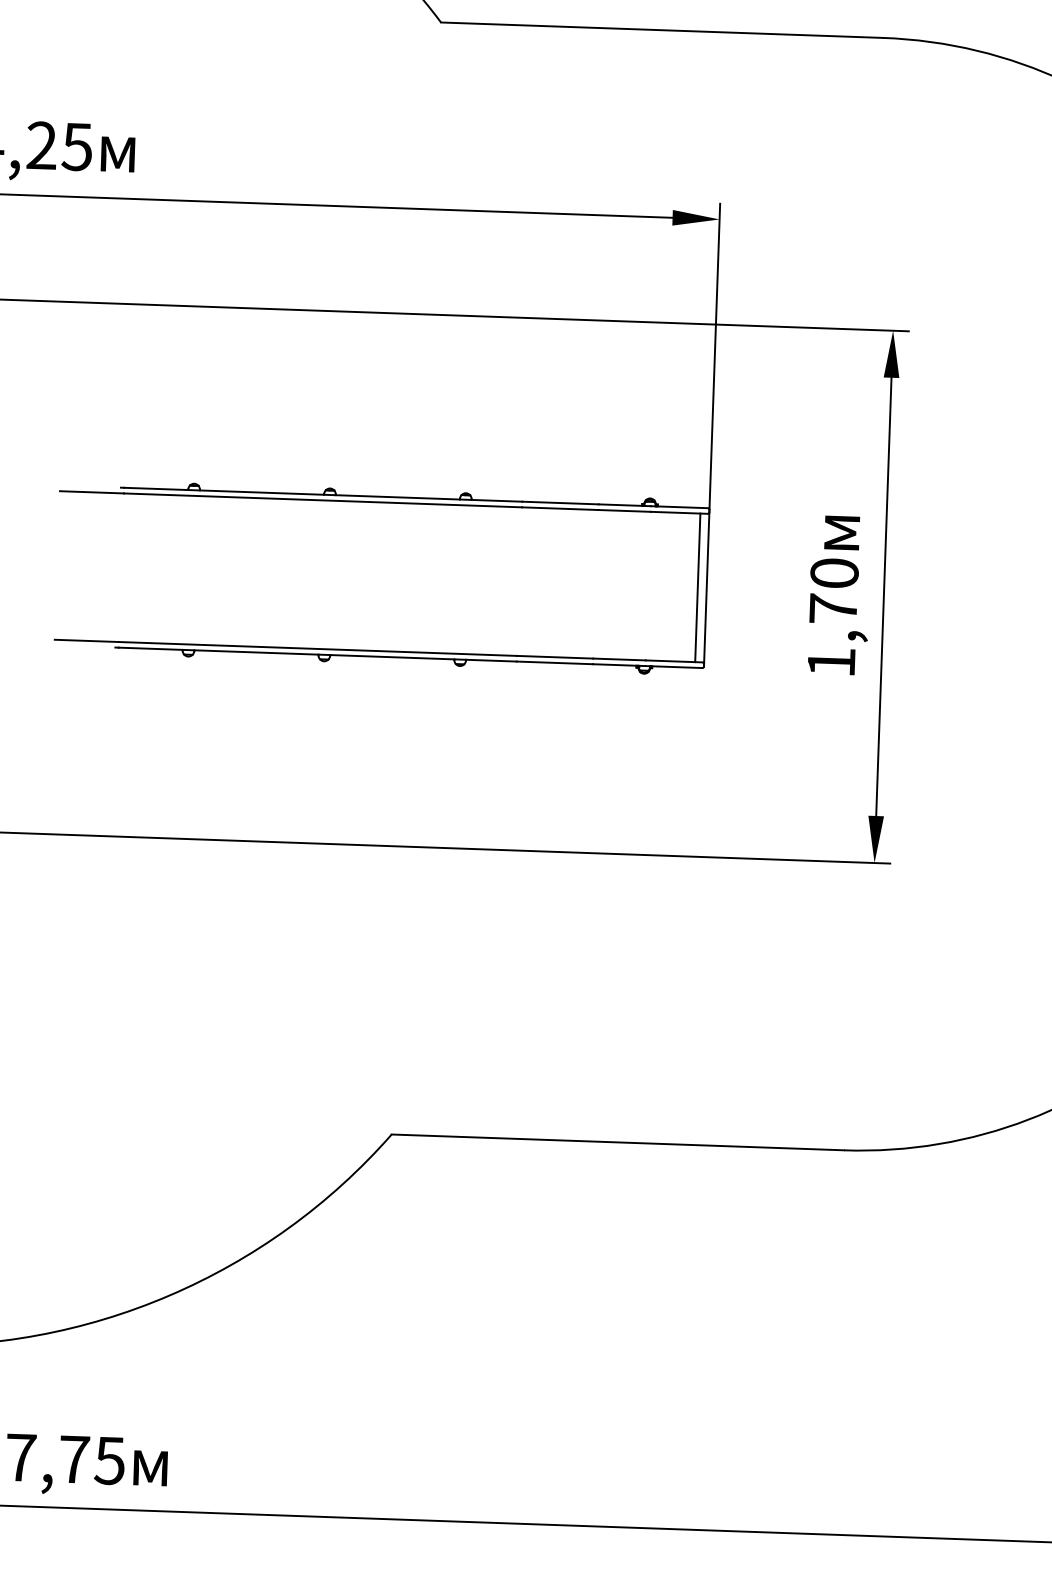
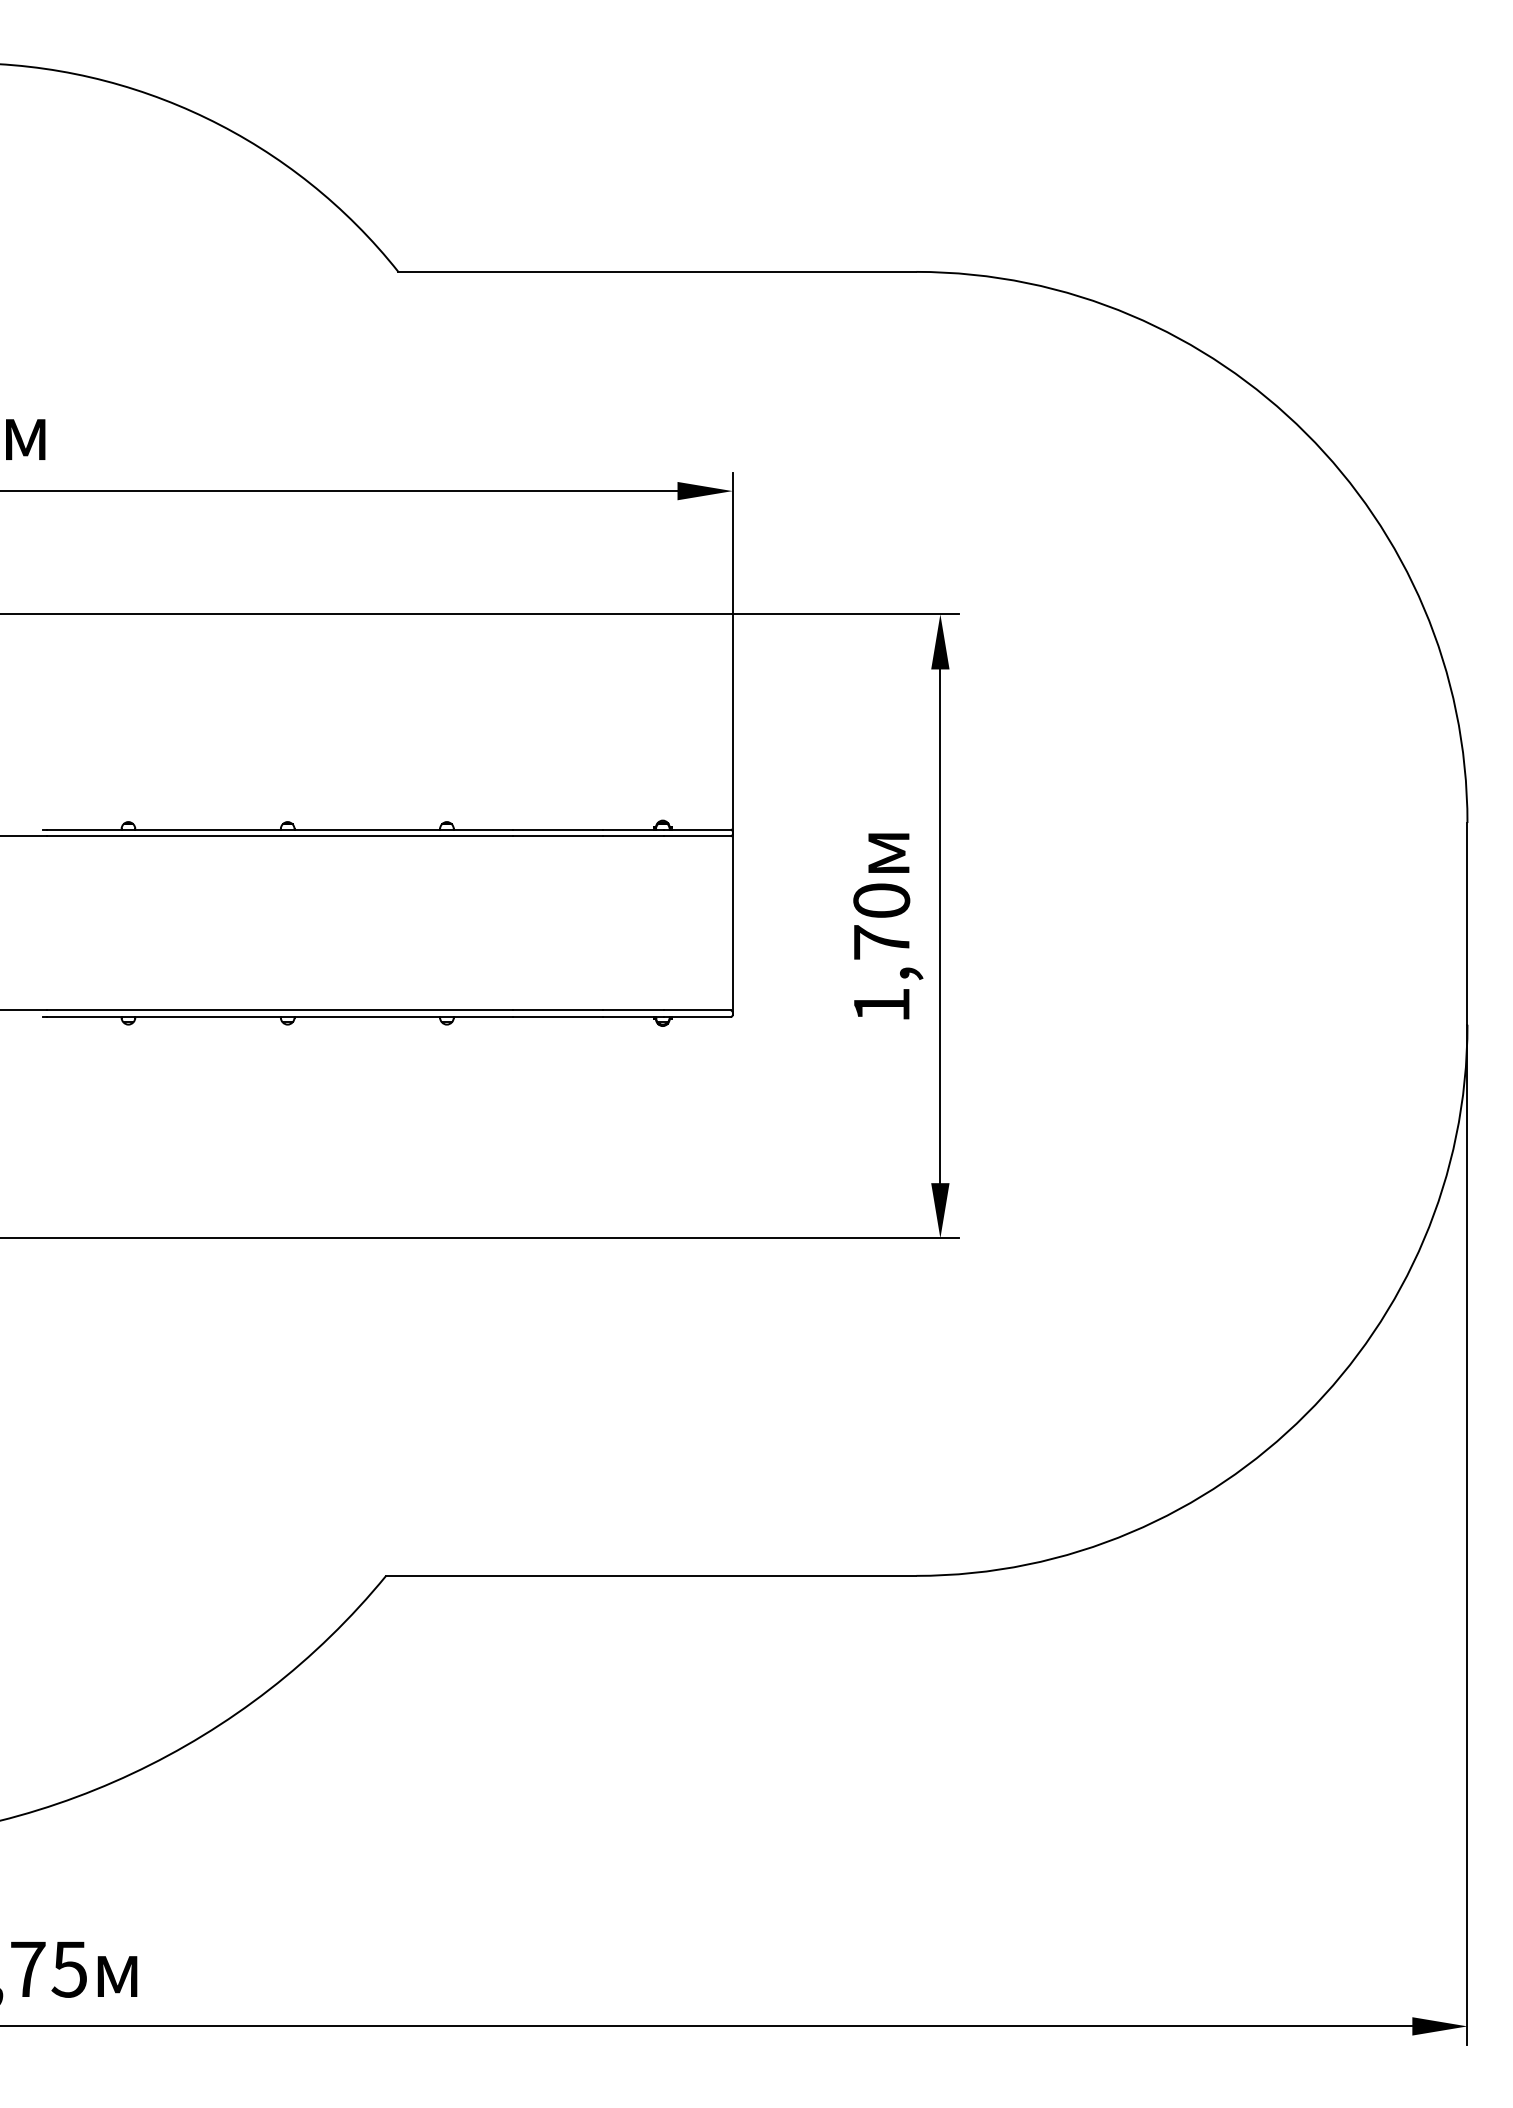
line: (698, 588) -> (722, 923), removed

